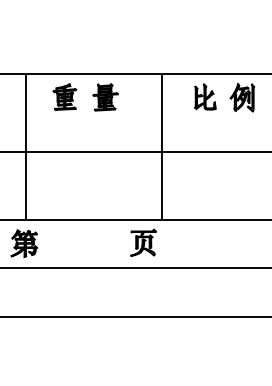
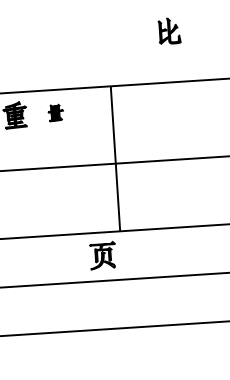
part: (205, 96) -> (169, 30), moved
part: (105, 97) -> (55, 113), size x0.6
part: (242, 97) -> (192, 104), removed

